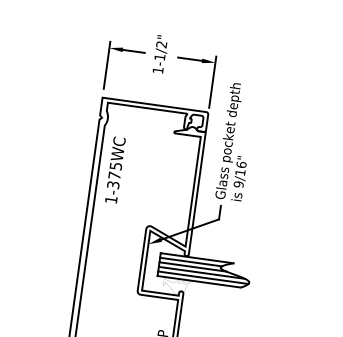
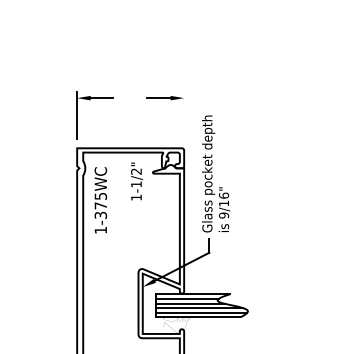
text: (161, 54) -> (137, 181), moved
line: (213, 81) -> (184, 117), removed
text: (115, 170) -> (100, 200), moved

